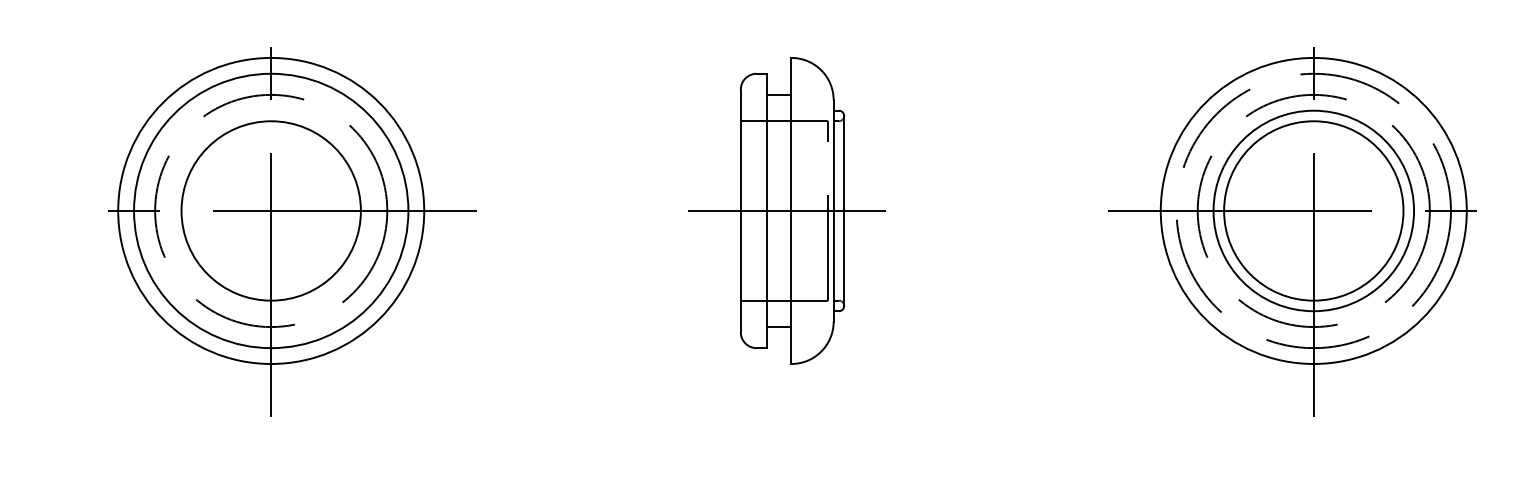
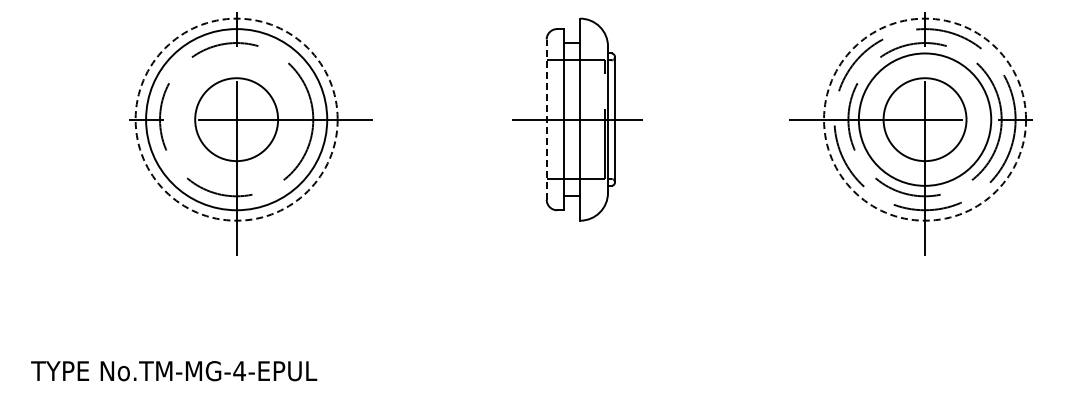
circle: (270, 210) -> (236, 119), size x0.7
circle: (270, 210) -> (236, 119), solid -> dashed
line: (740, 210) -> (546, 119), solid -> dashed
circle: (1312, 210) -> (924, 119), size x0.7
circle: (1314, 210) -> (925, 119), solid -> dashed

